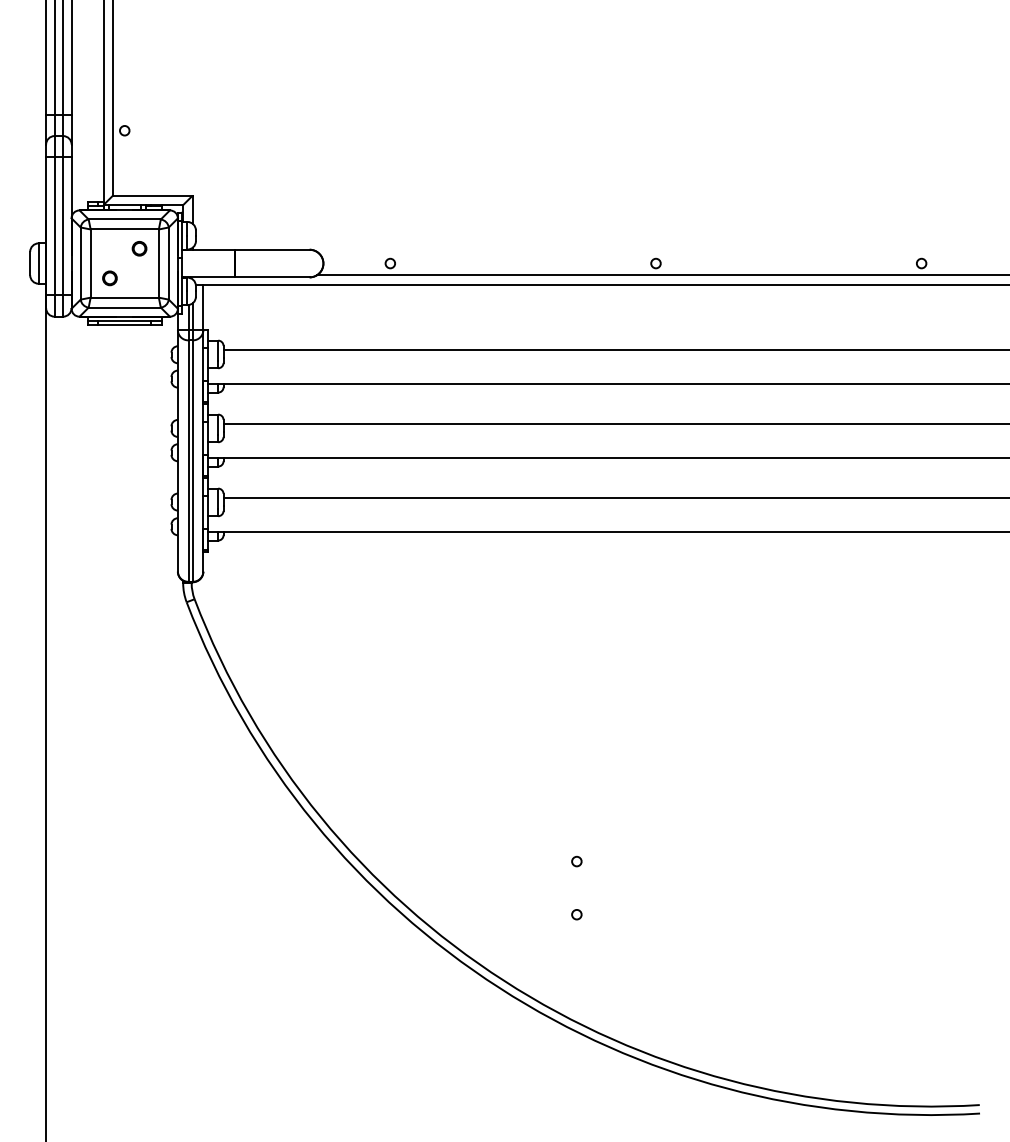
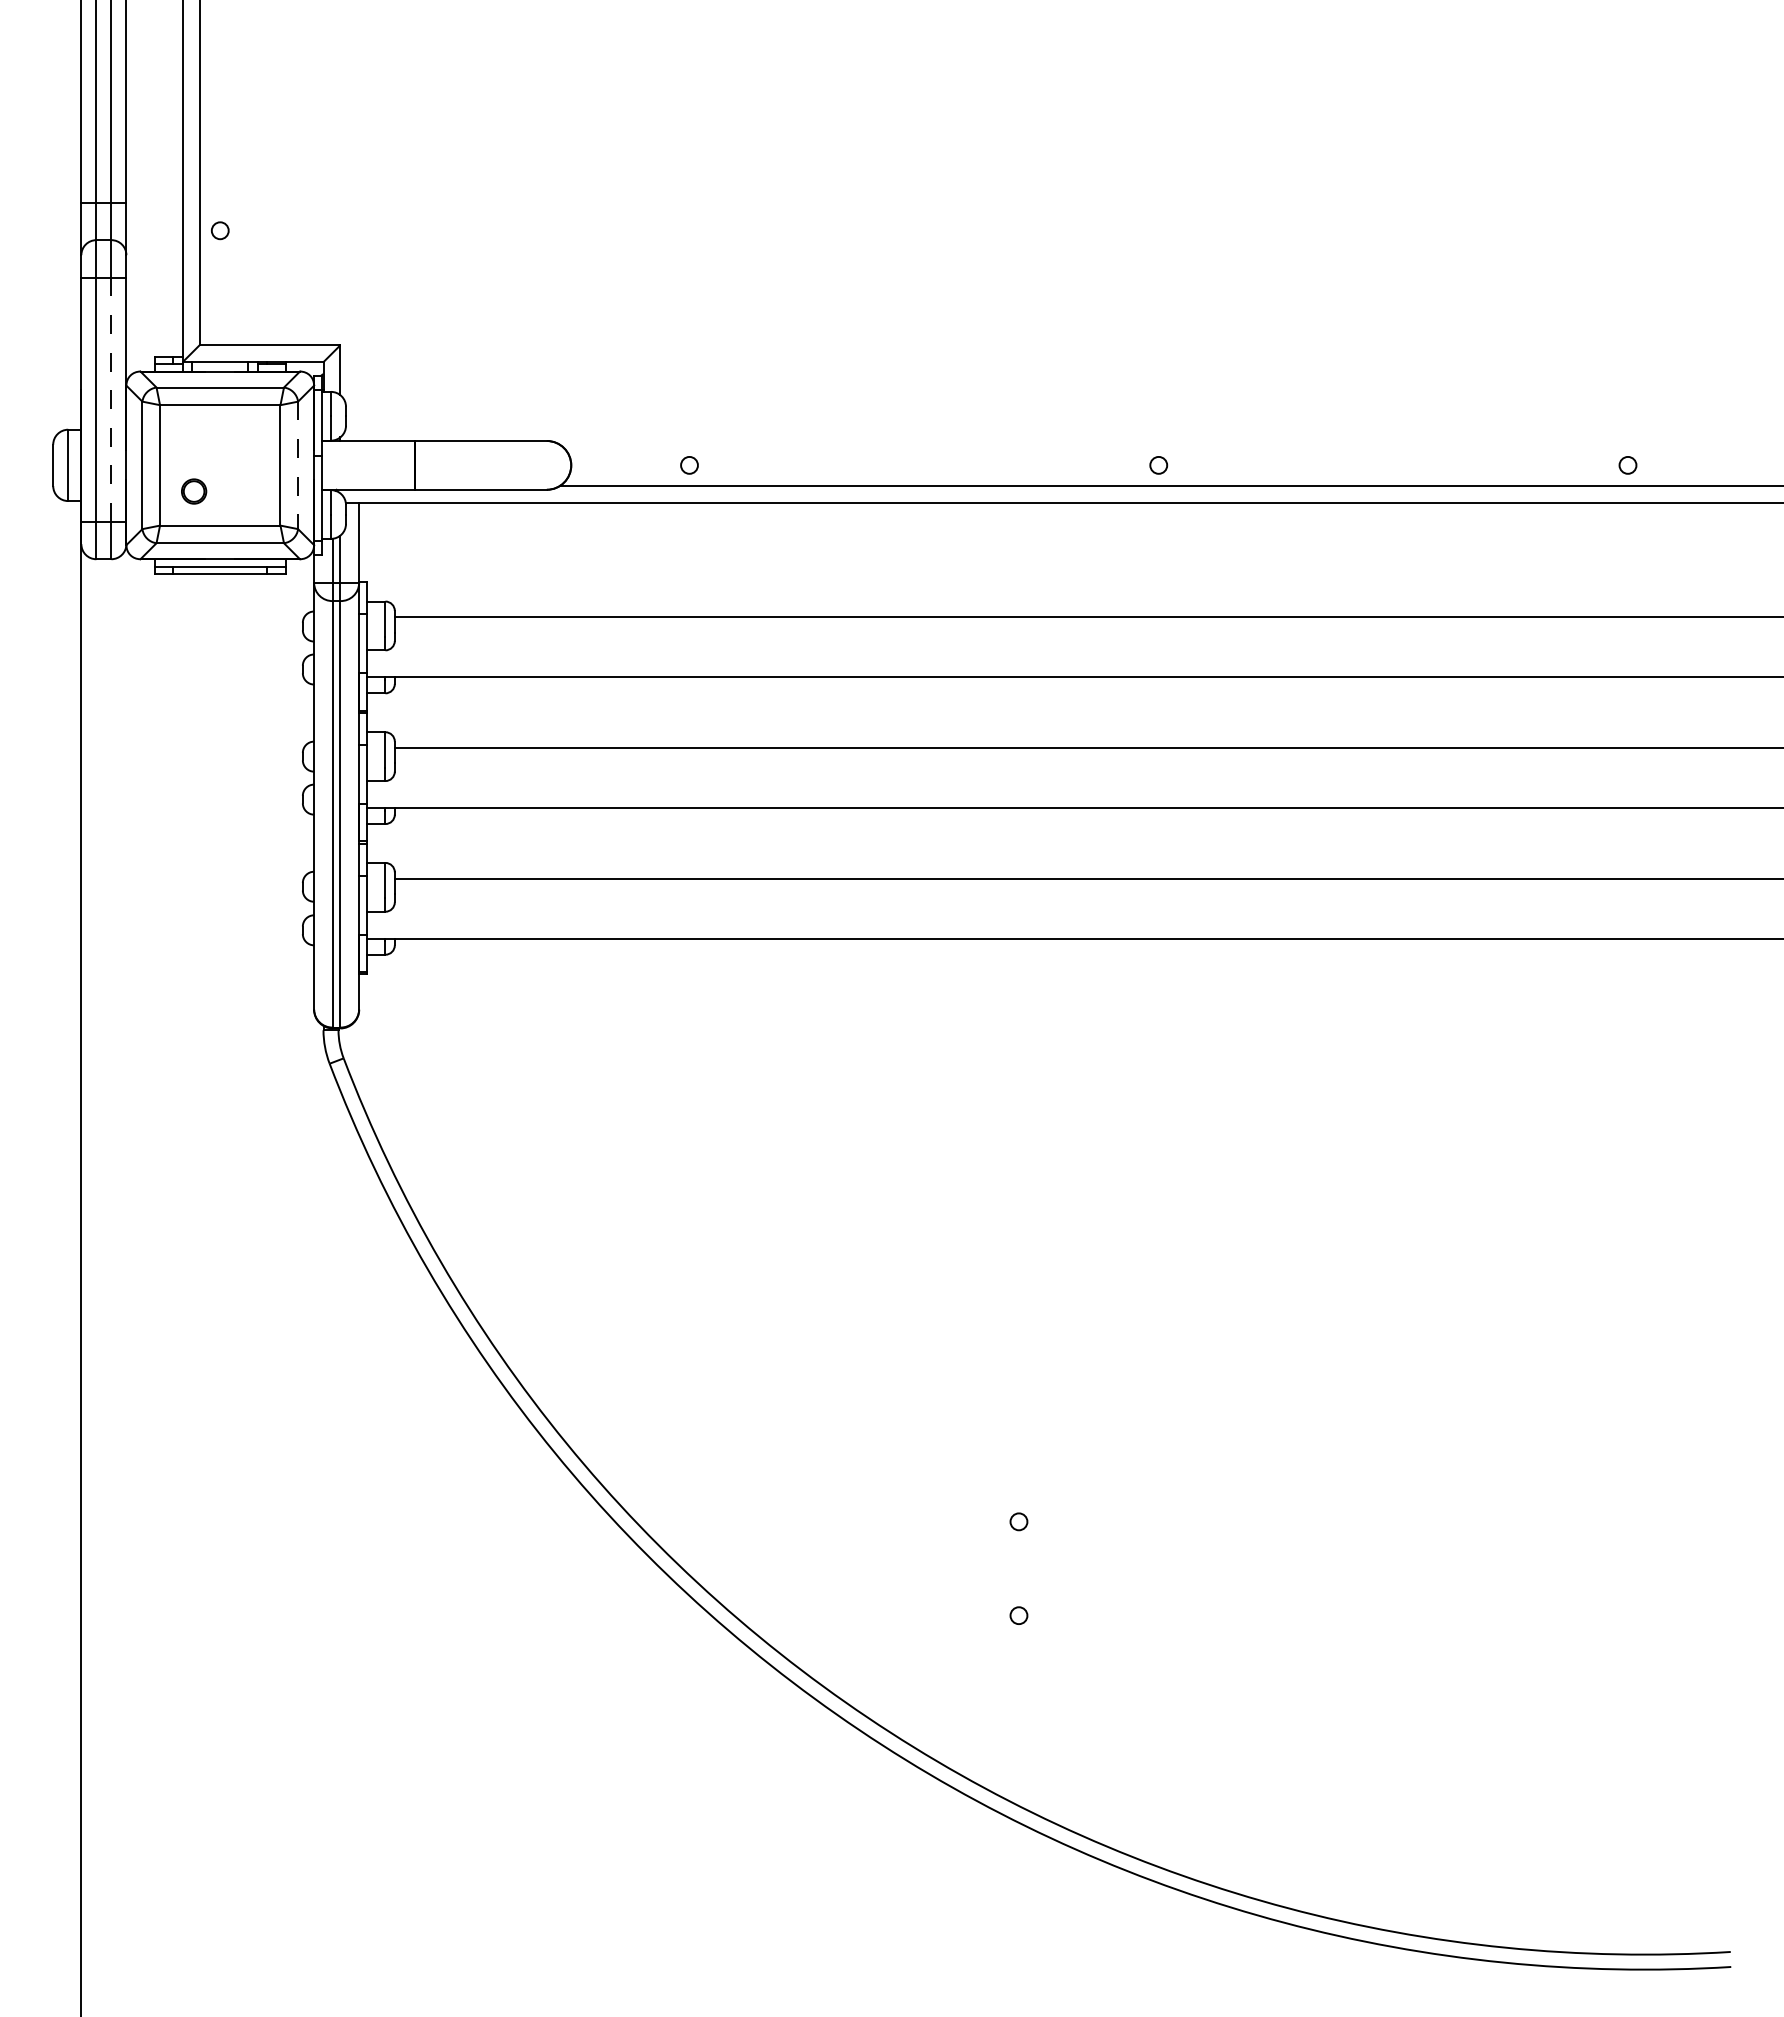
line: (63, 225) -> (112, 398), solid -> dashed
part: (139, 248) -> (246, 438), removed
line: (168, 264) -> (297, 467), solid -> dashed

